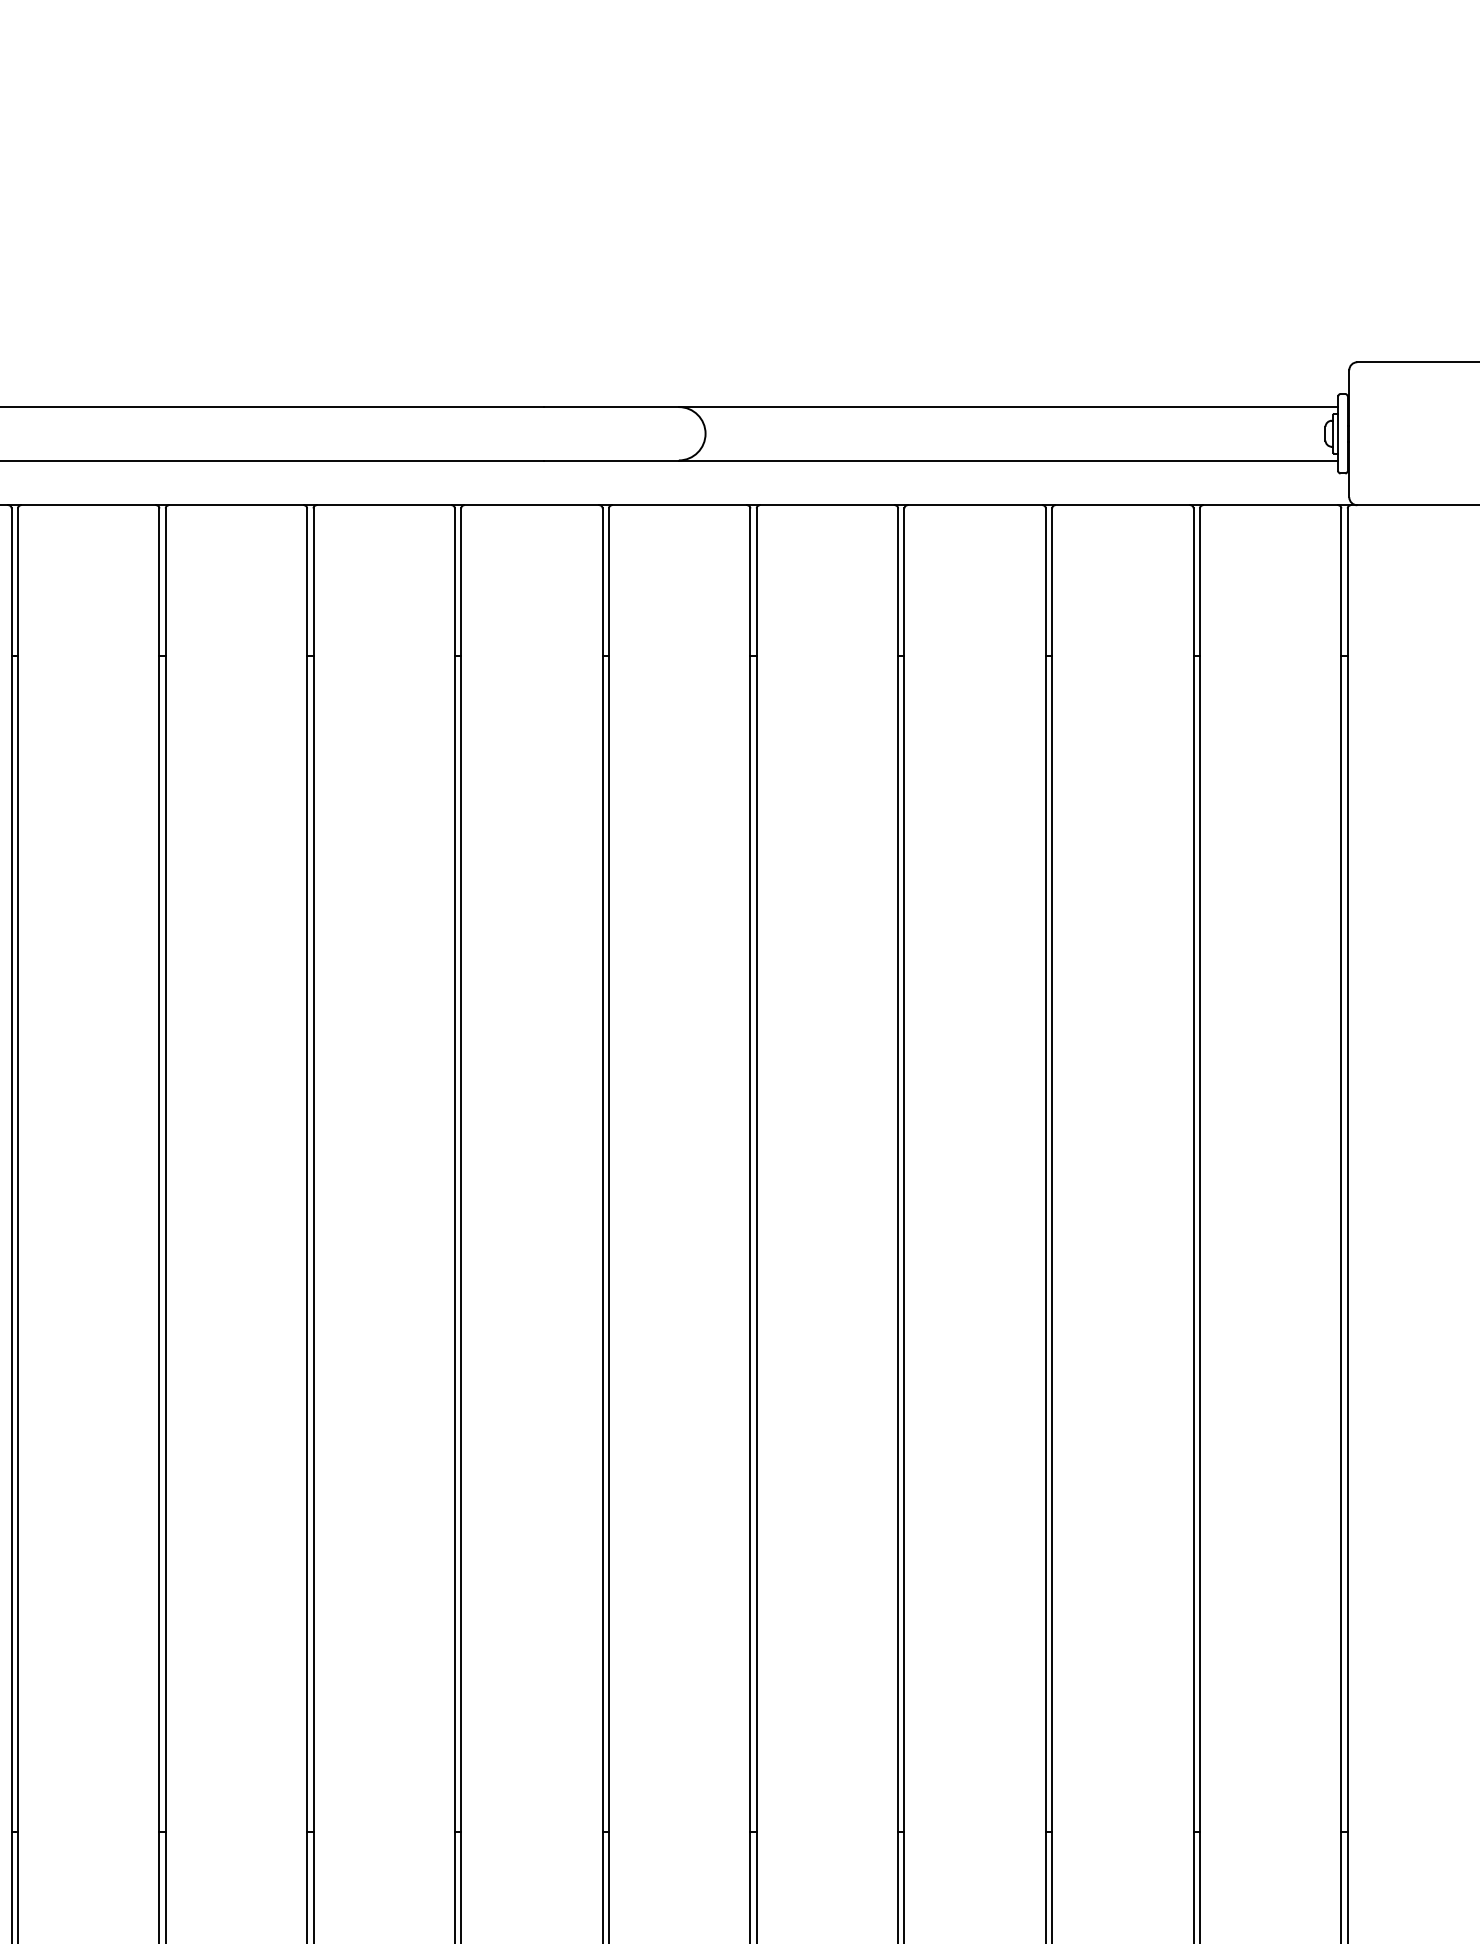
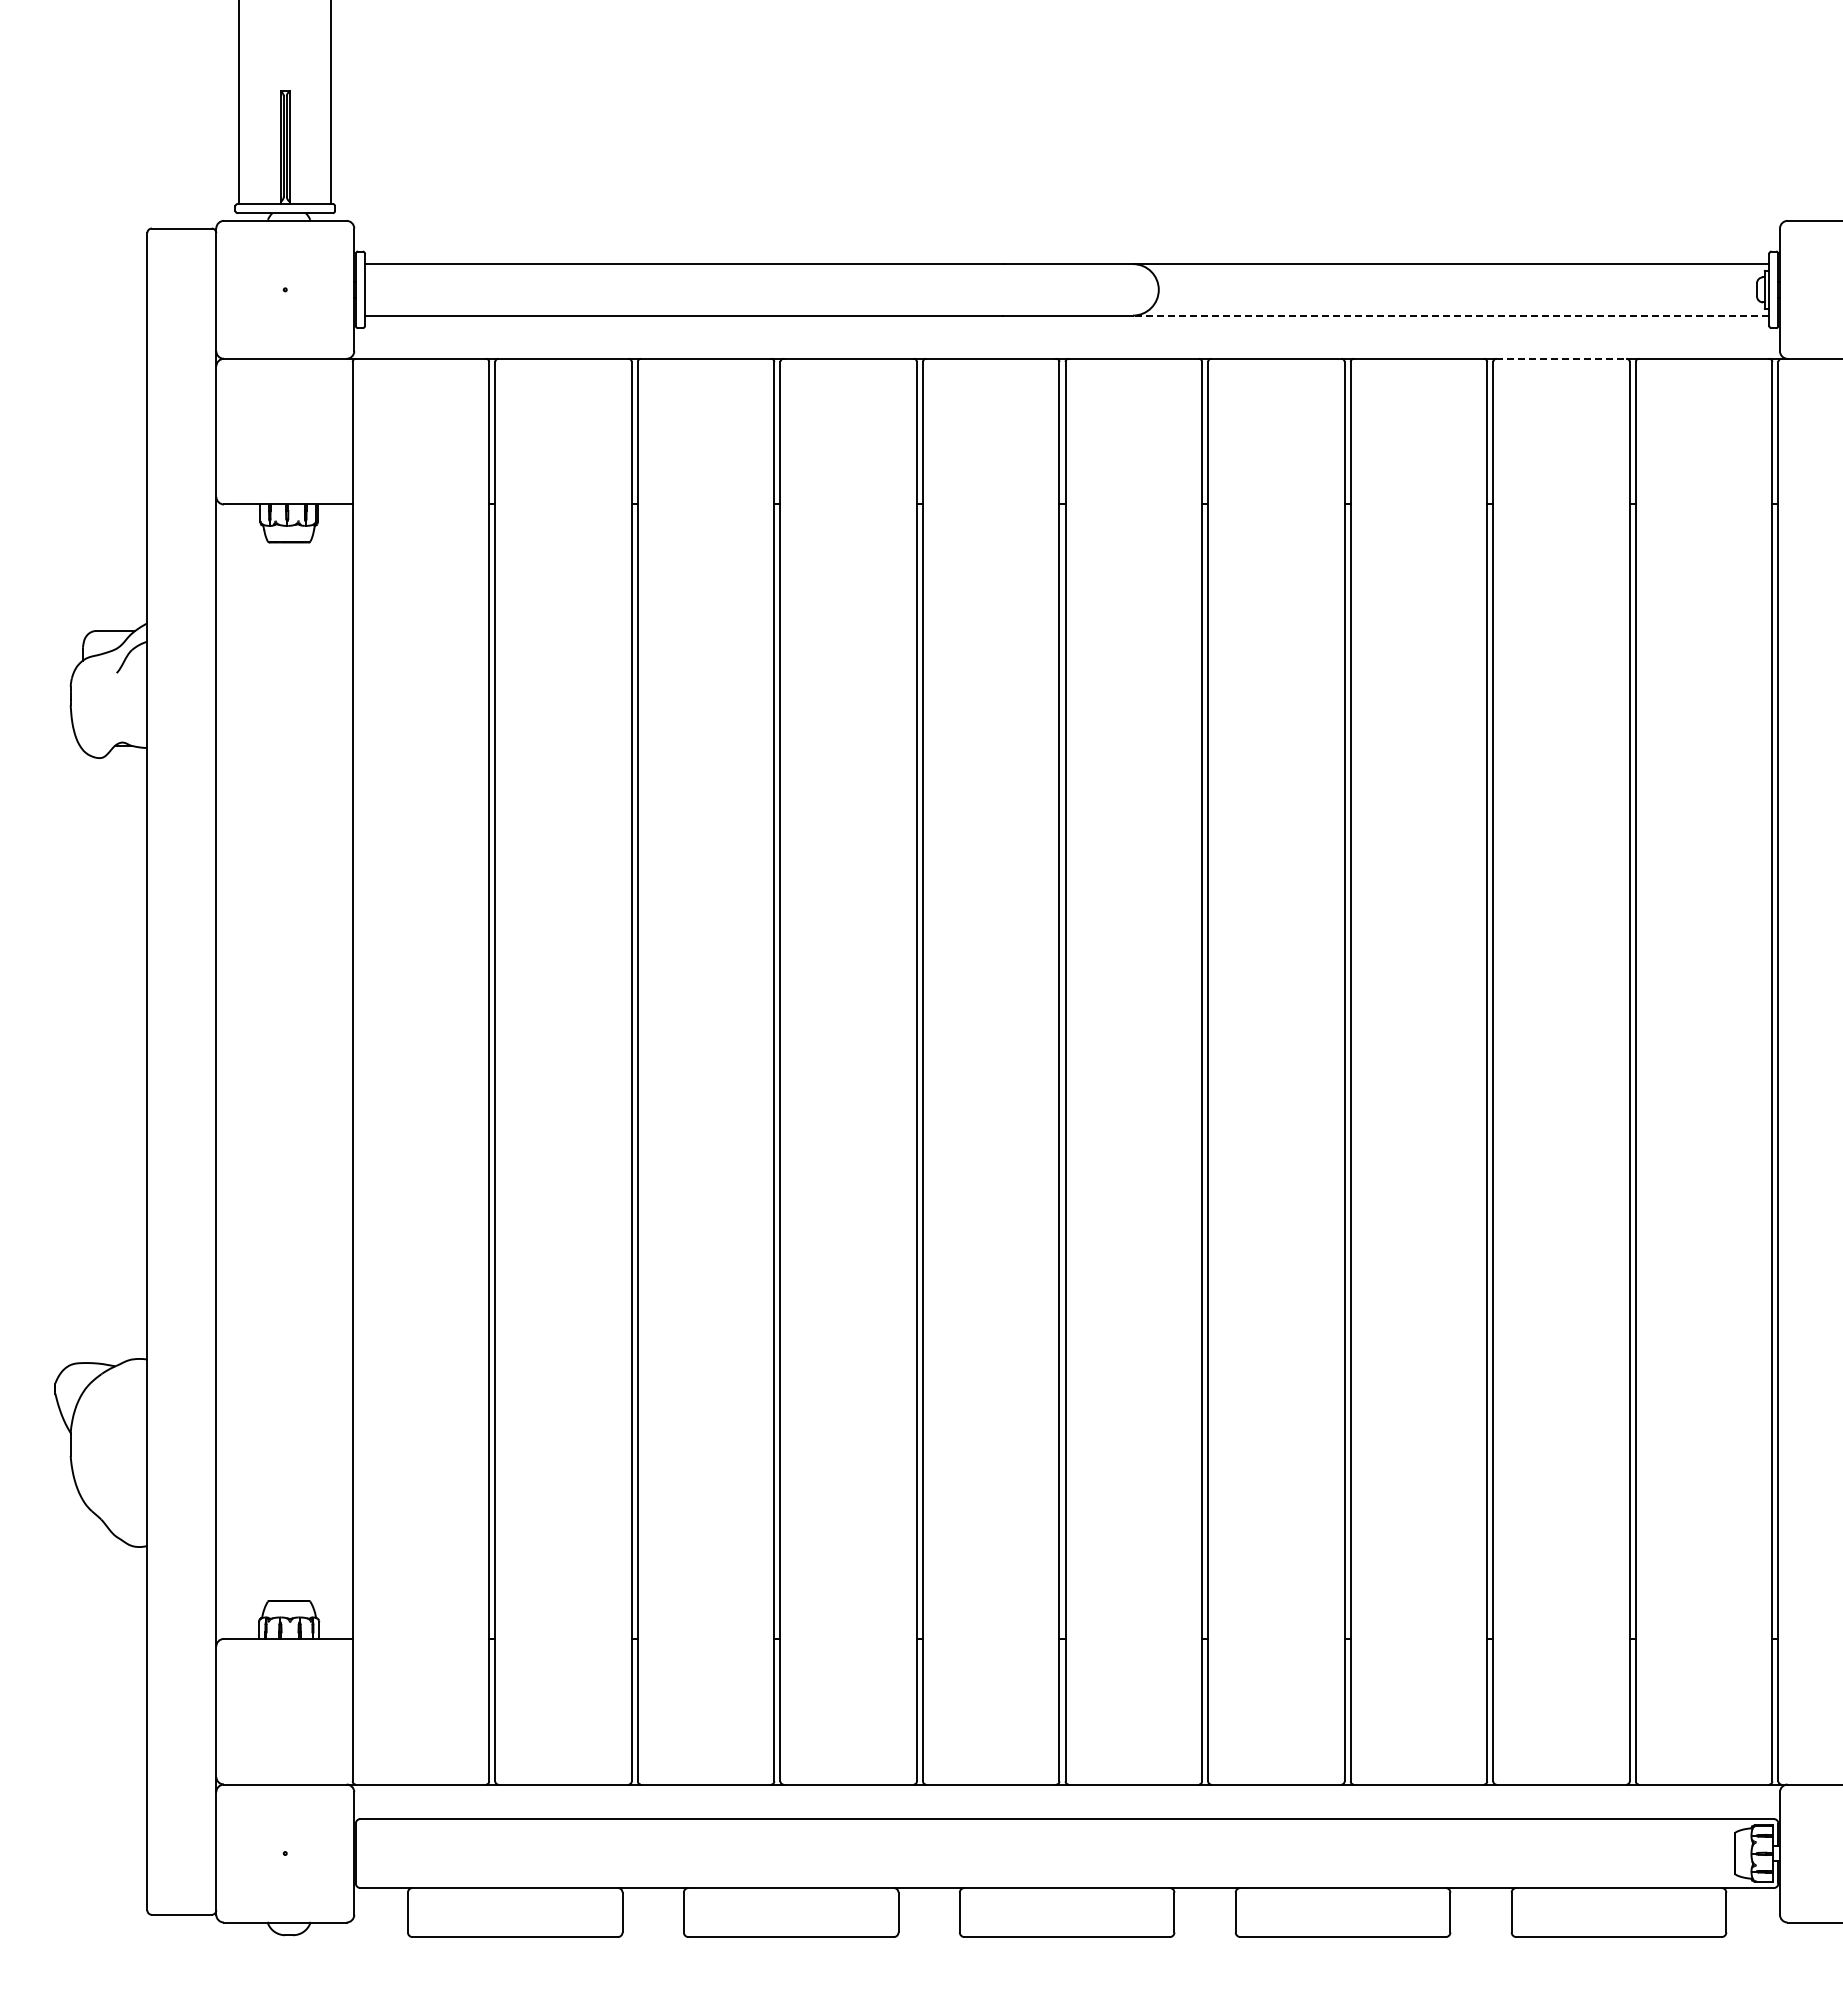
line: (1007, 460) -> (1450, 315), solid -> dashed
line: (1123, 504) -> (1562, 358), solid -> dashed

